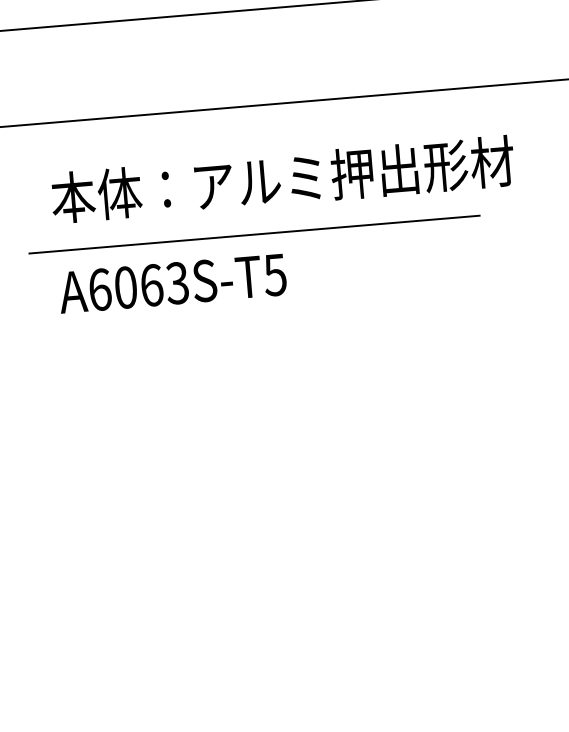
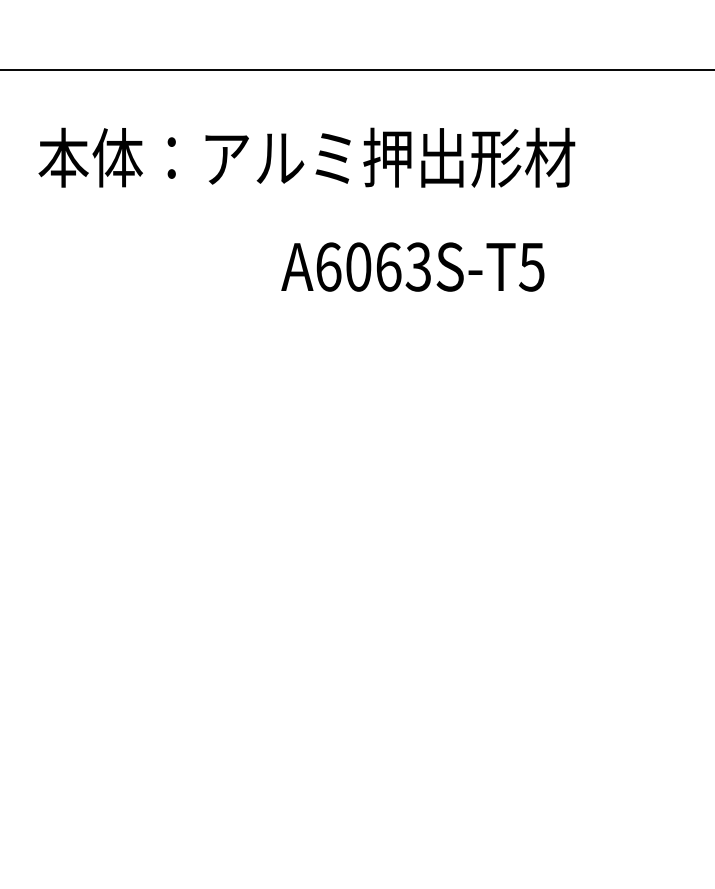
line: (254, 234) -> (268, 218), removed
text: (172, 283) -> (412, 266), moved

